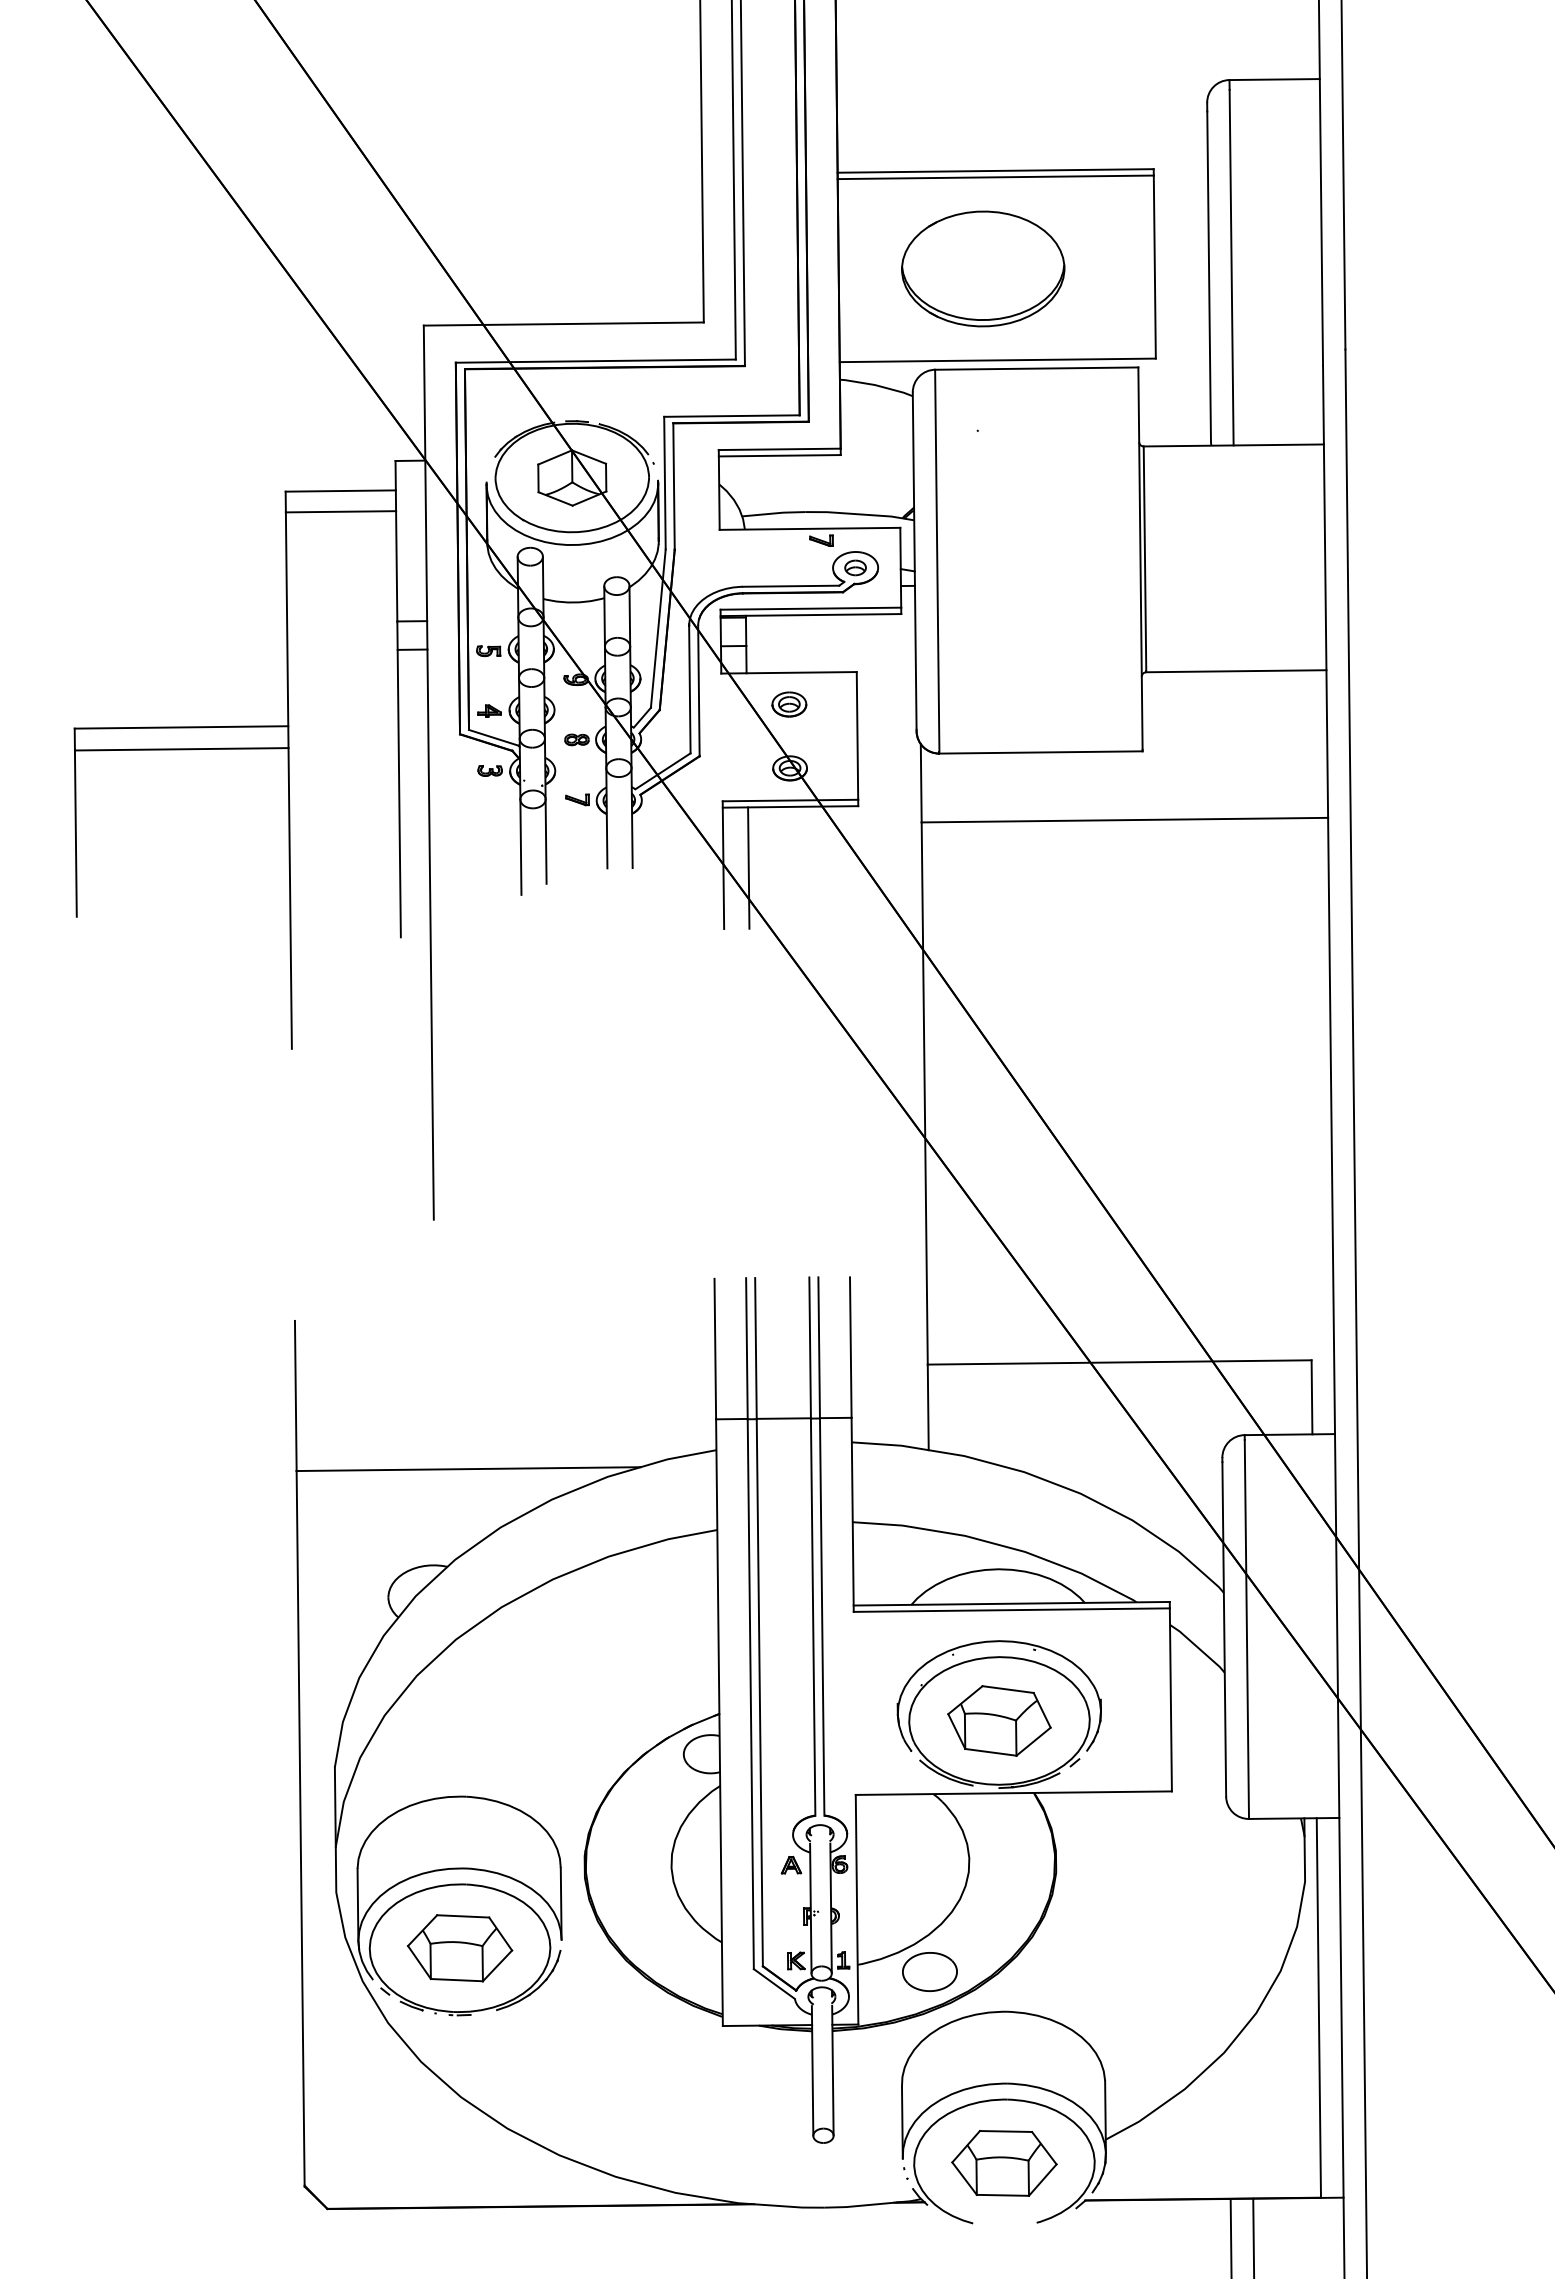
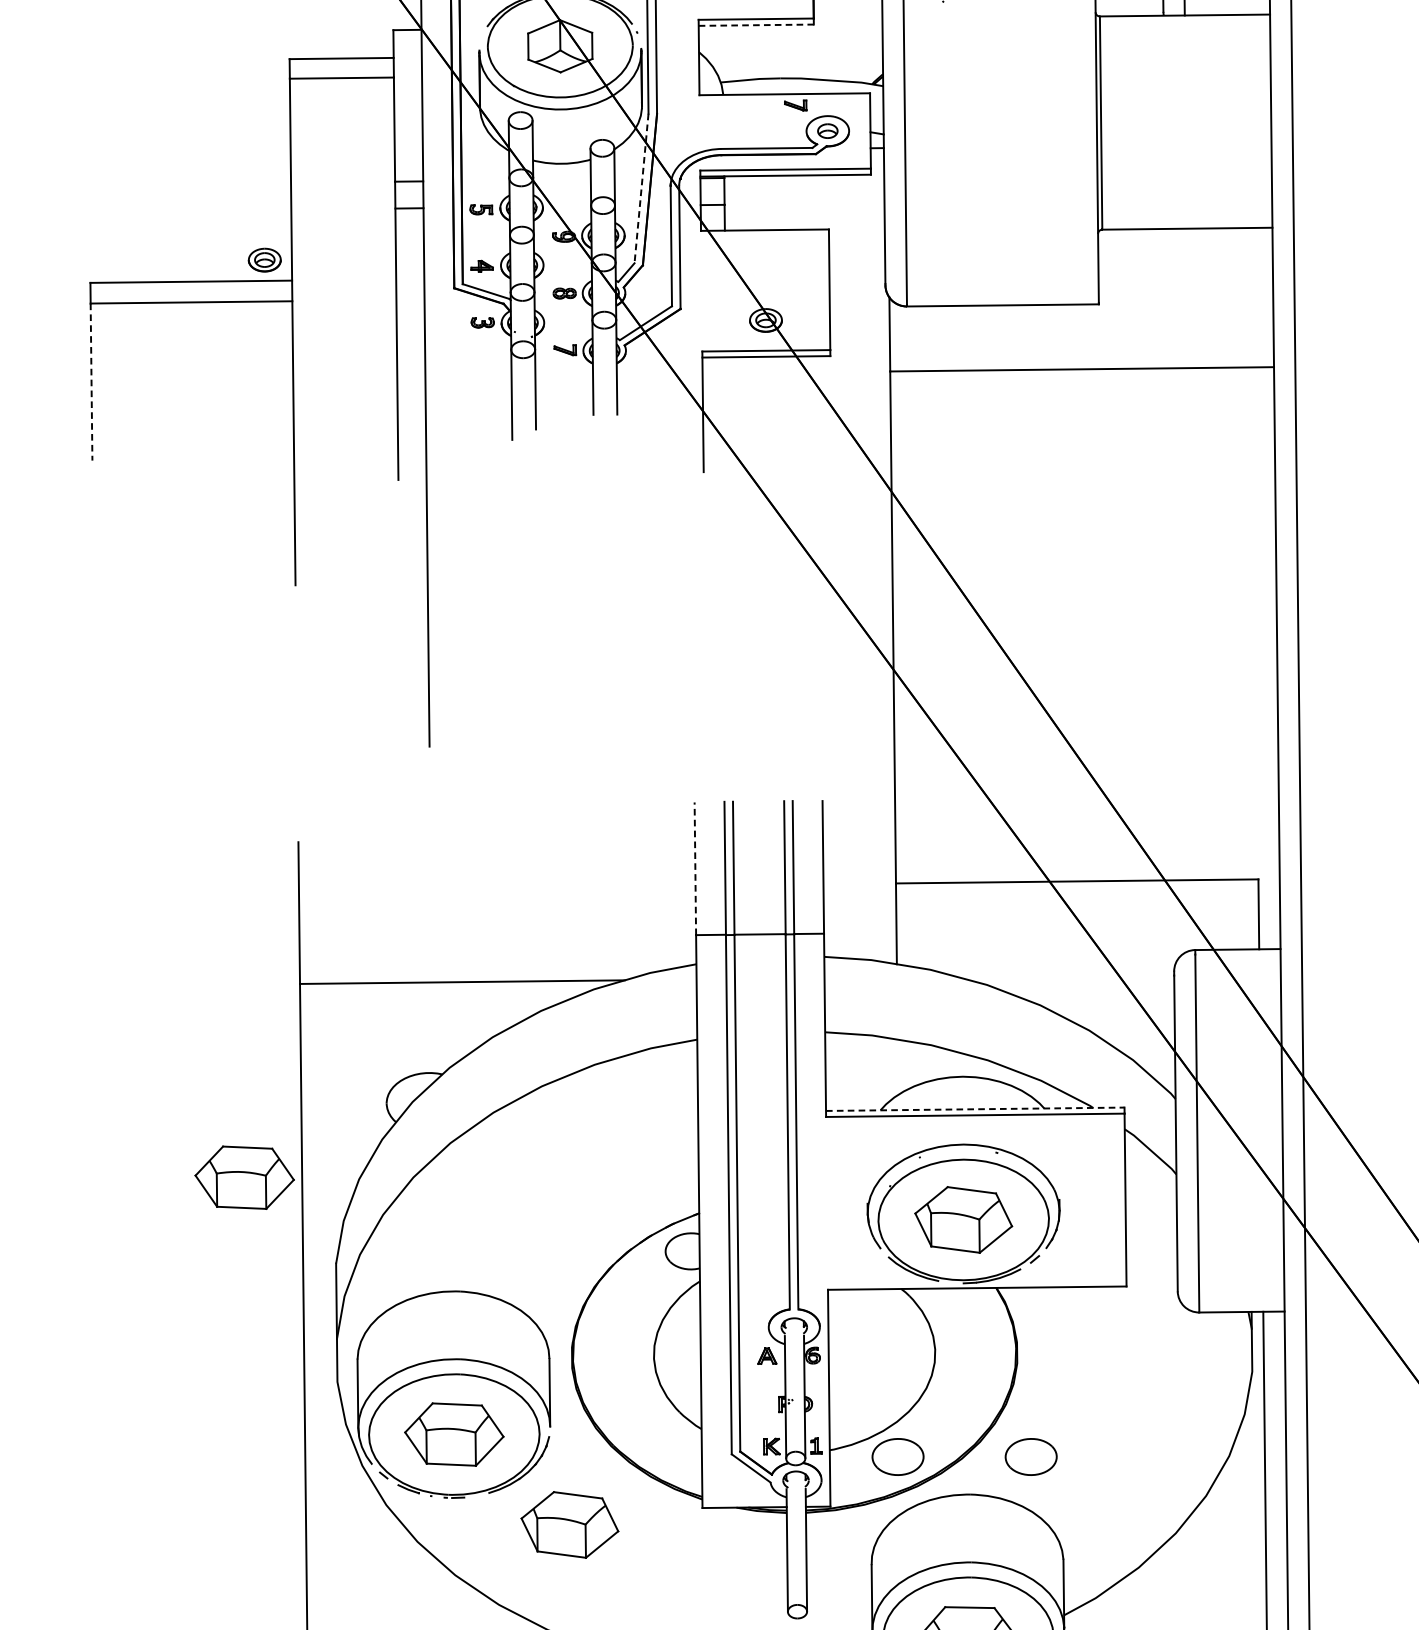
line: (779, 455) -> (755, 24), solid -> dashed
line: (658, 628) -> (641, 188), solid -> dashed
part: (789, 704) -> (264, 260), moved
line: (75, 834) -> (91, 382), solid -> dashed
line: (748, 867) -> (726, 414), removed
line: (715, 1348) -> (695, 868), solid -> dashed
line: (1012, 1603) -> (976, 1109), solid -> dashed
part: (238, 1676) -> (245, 1177), added
part: (1070, 1971) -> (1030, 1456), added
part: (582, 2043) -> (569, 1524), added

